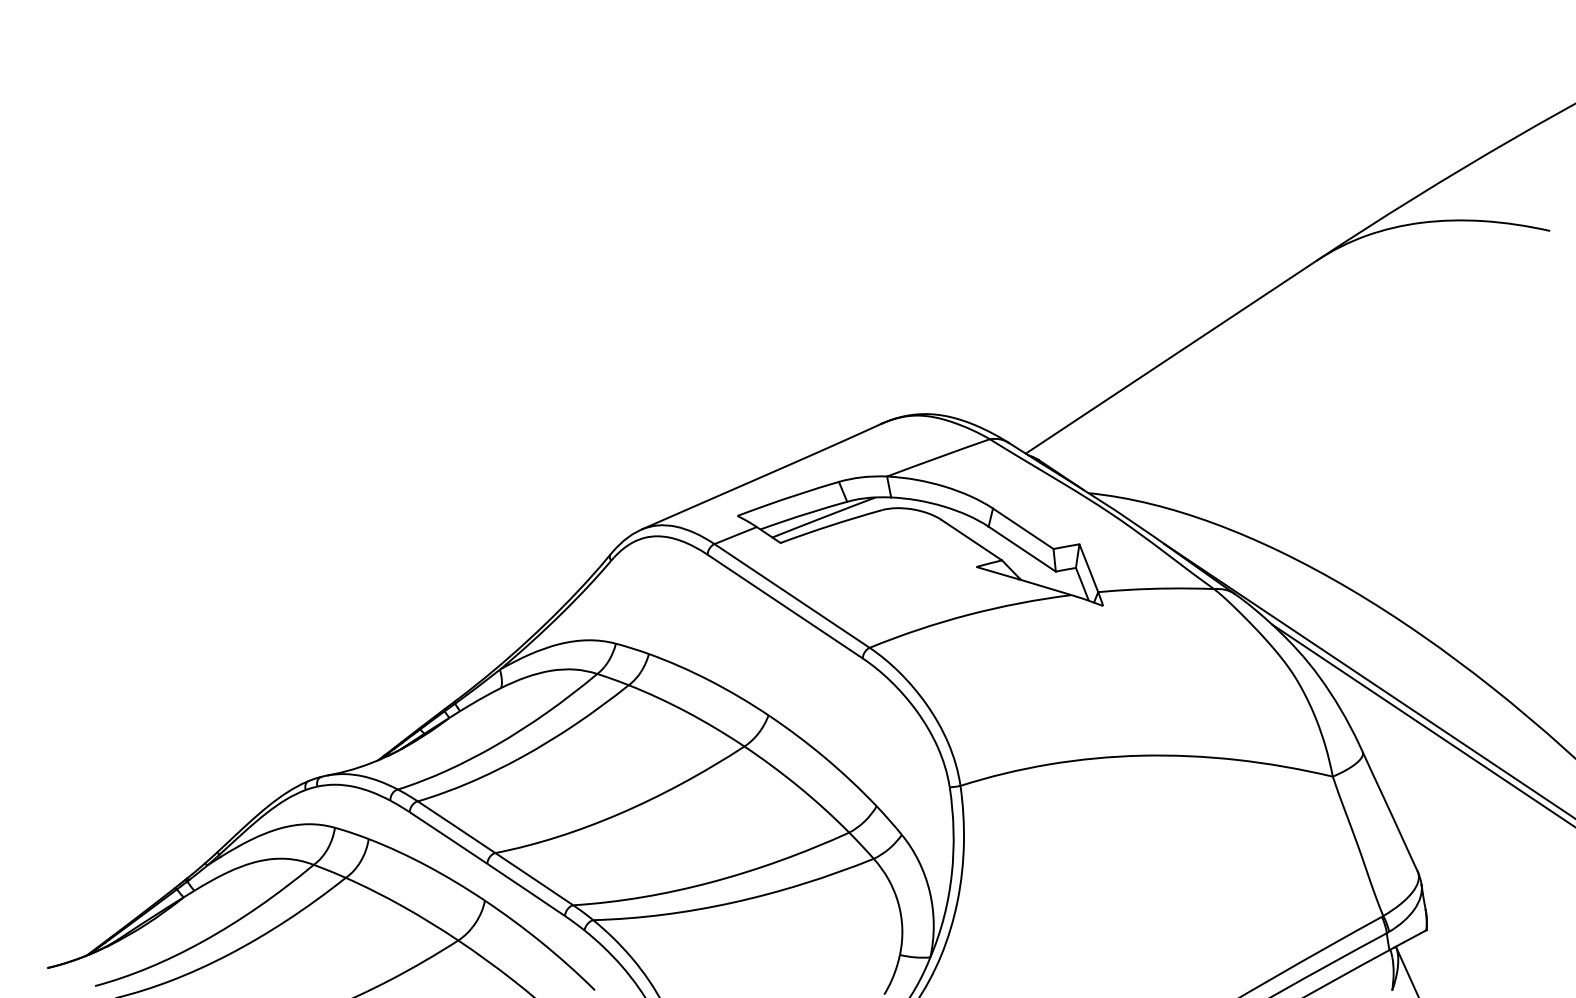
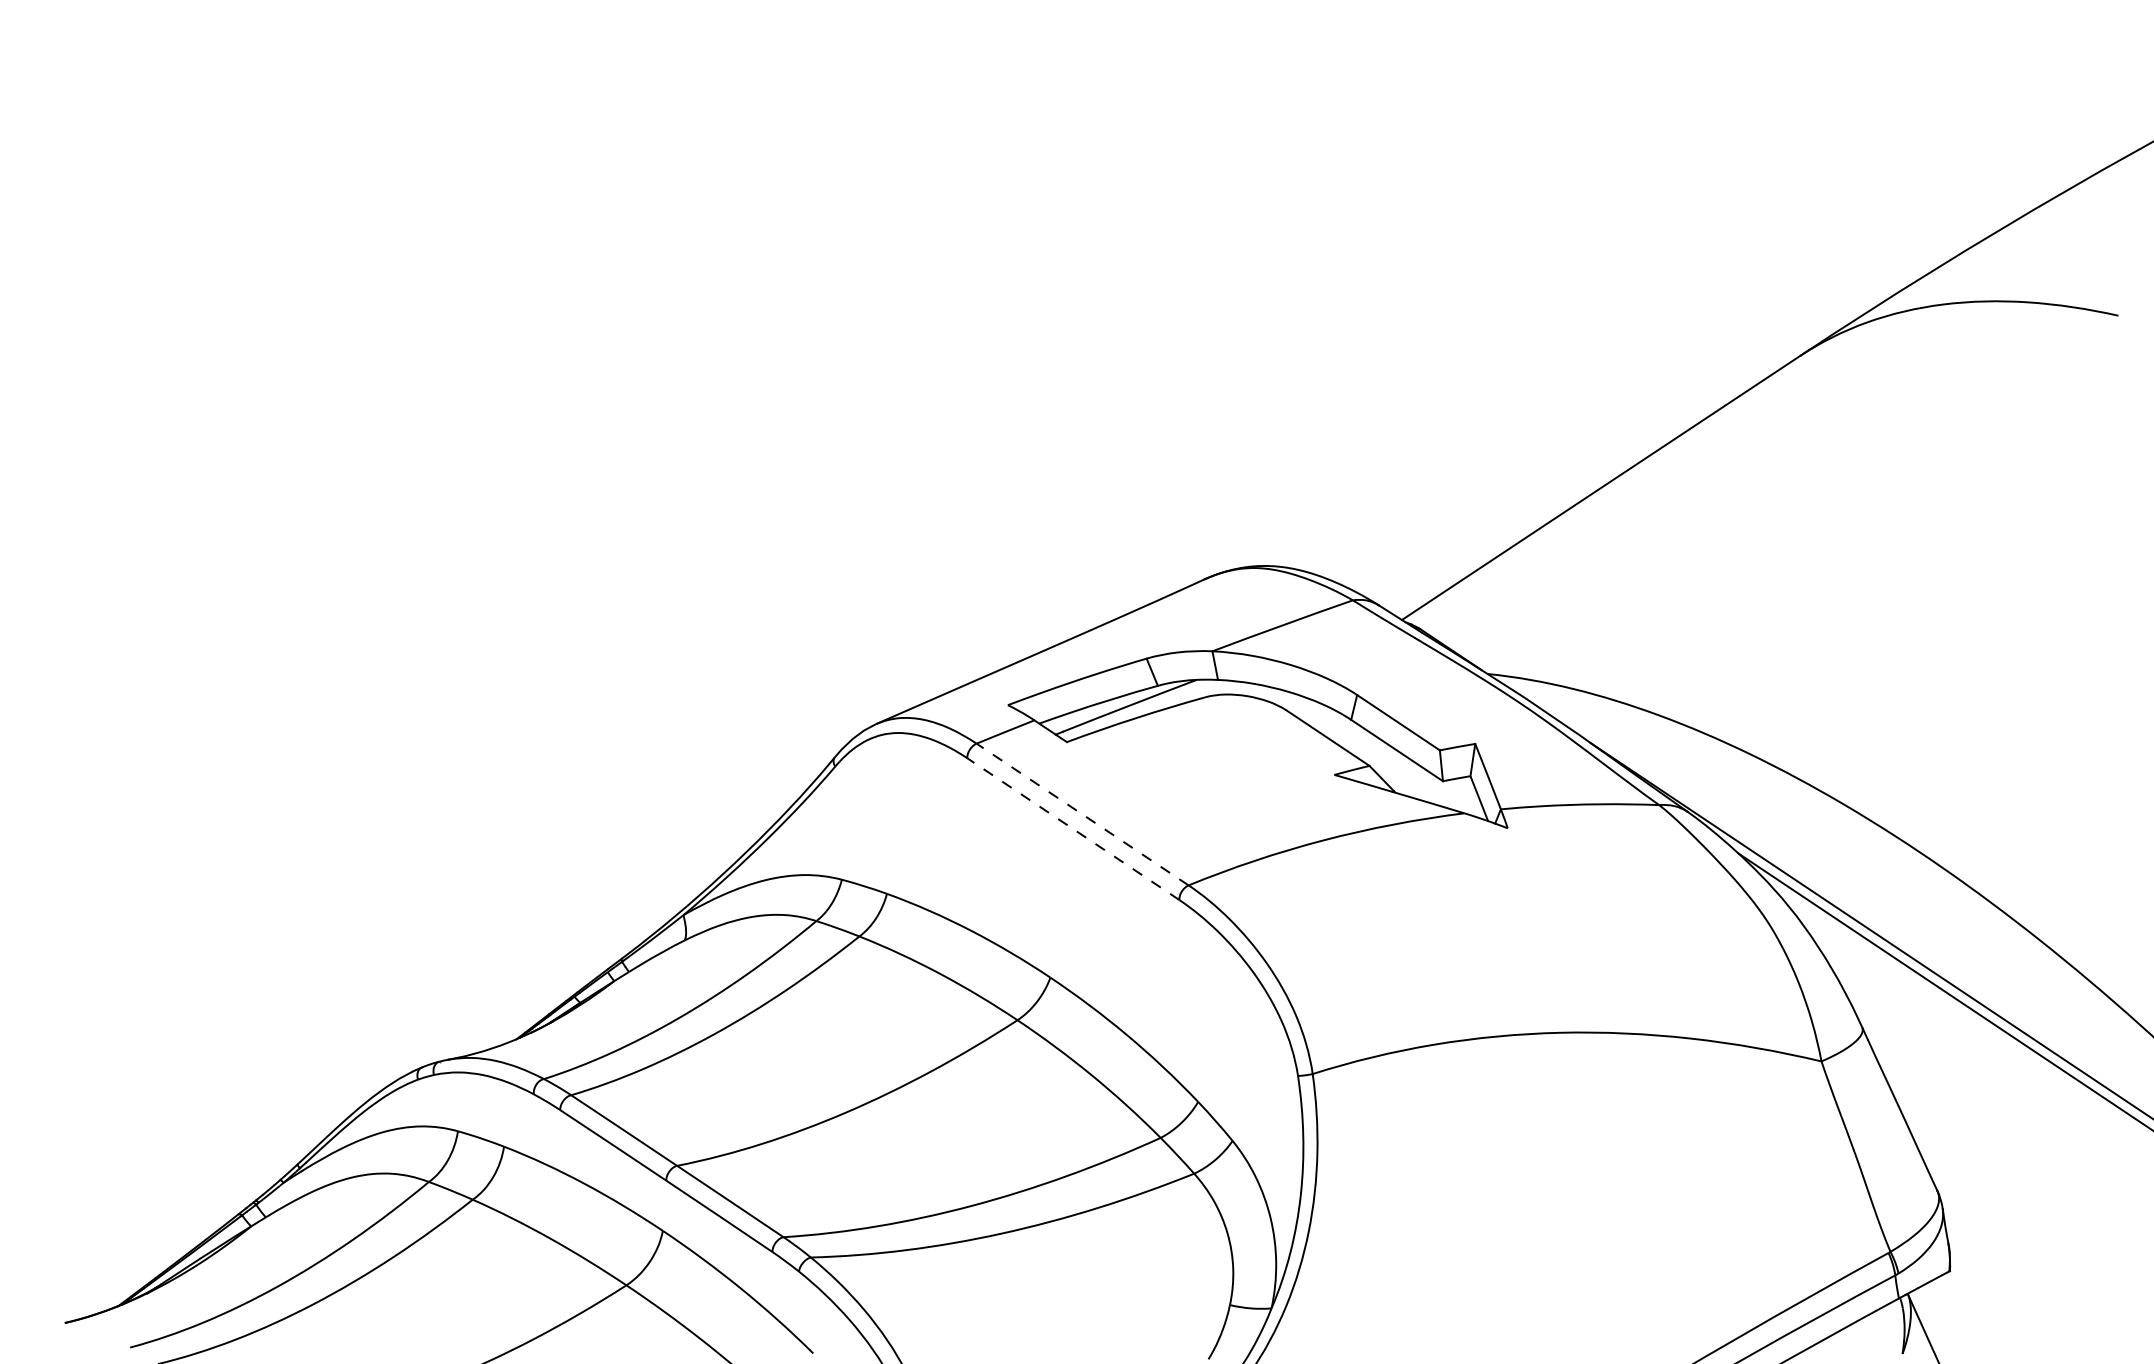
line: (791, 595) -> (1081, 813), solid -> dashed
line: (784, 606) -> (1072, 828), solid -> dashed

